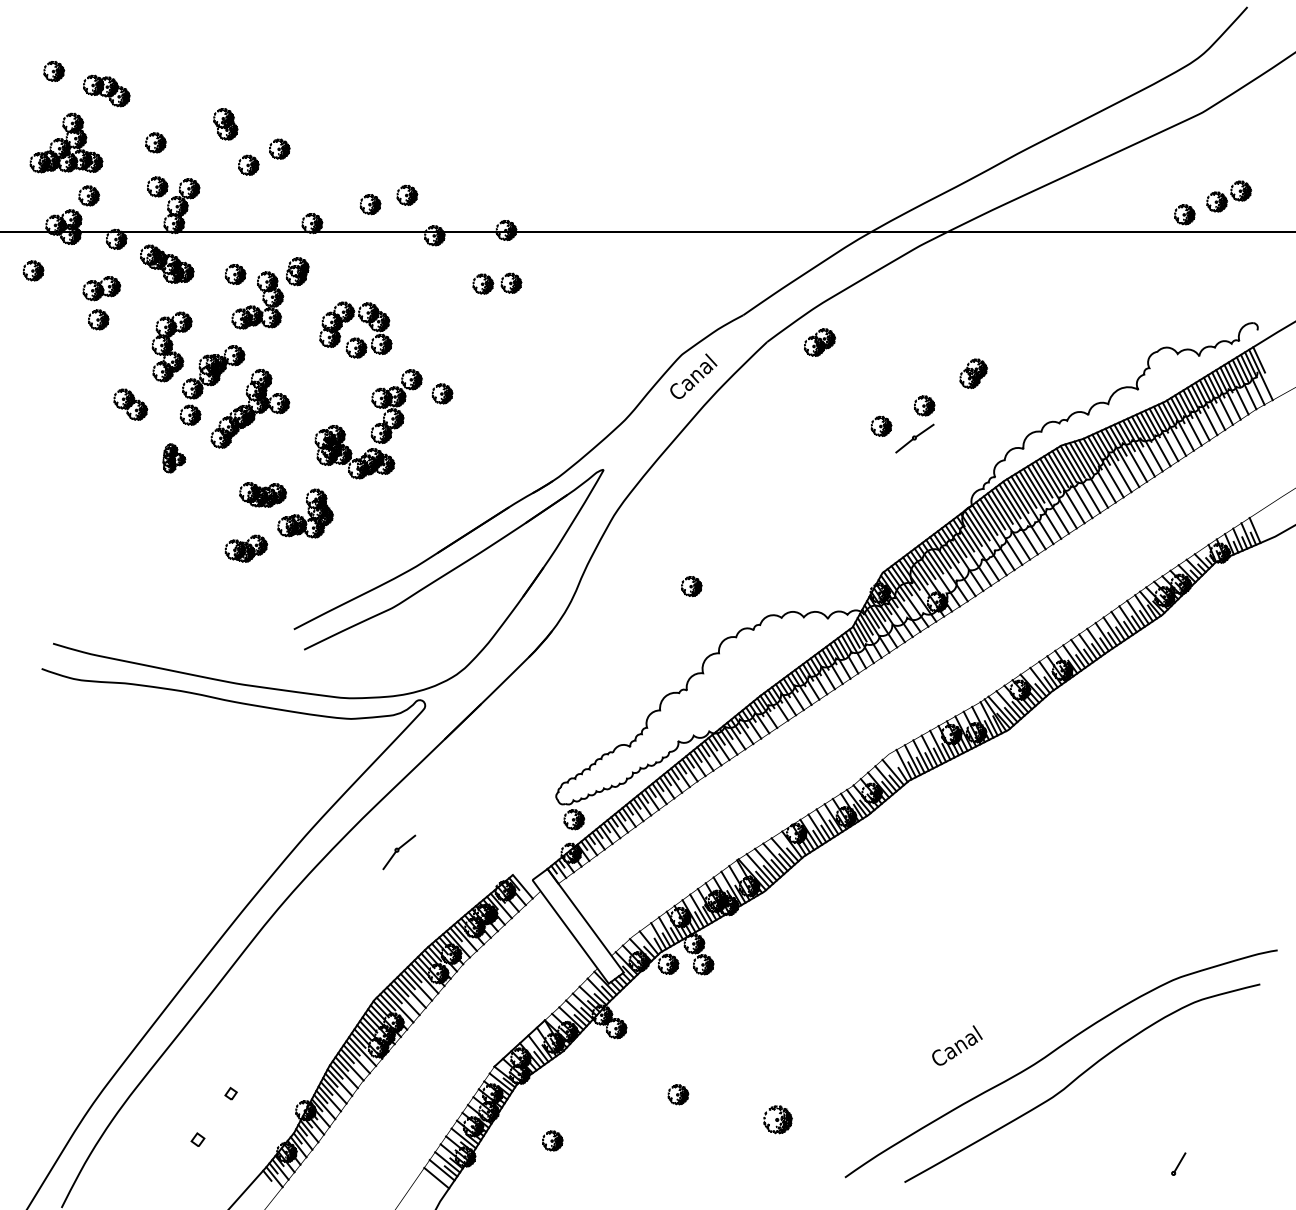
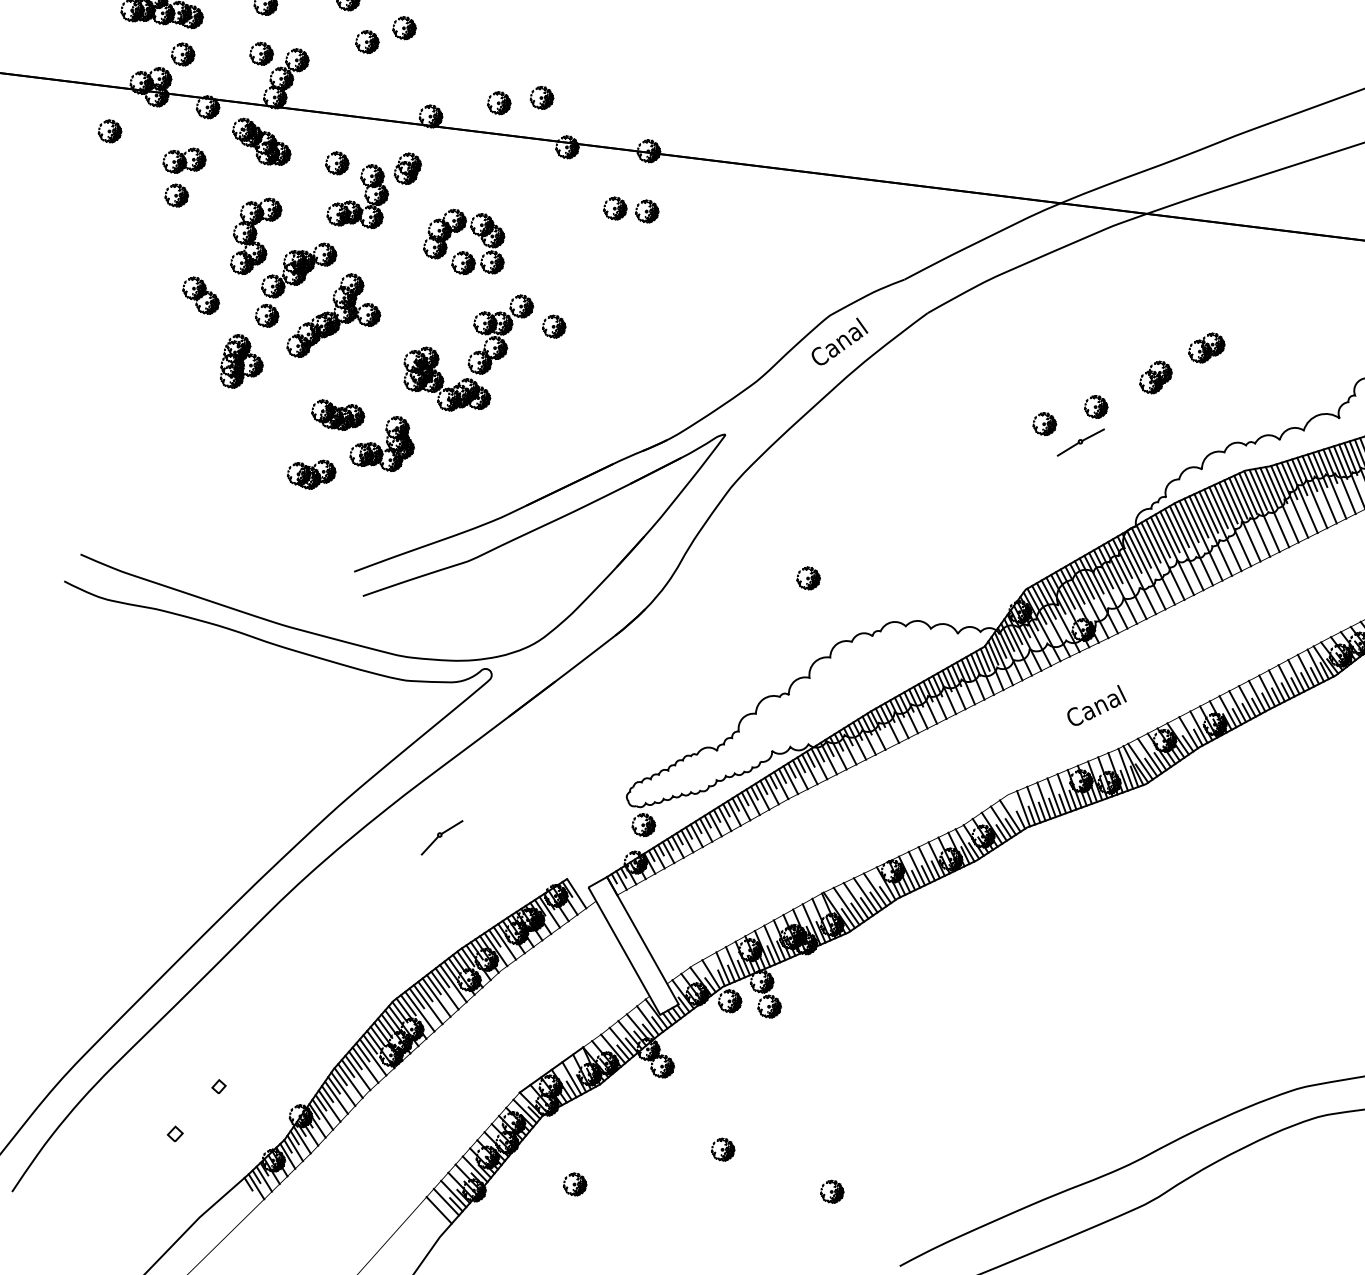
part: (820, 342) -> (1207, 348), moved
part: (174, 458) -> (243, 362), size x1.67
text: (957, 1045) -> (1097, 705), moved
part: (778, 1119) -> (832, 1191), size x0.71

